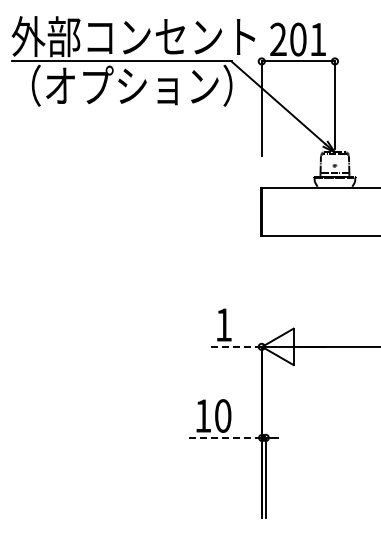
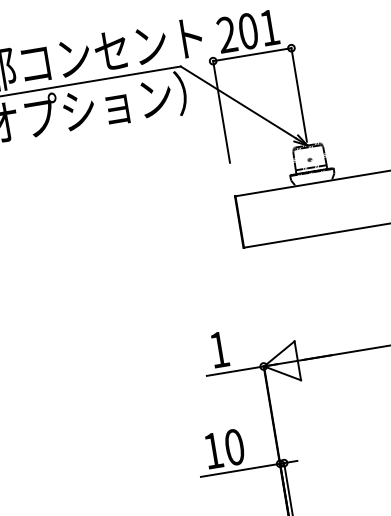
line: (235, 346) -> (235, 370), dashed -> solid
line: (224, 437) -> (239, 470), dashed -> solid

